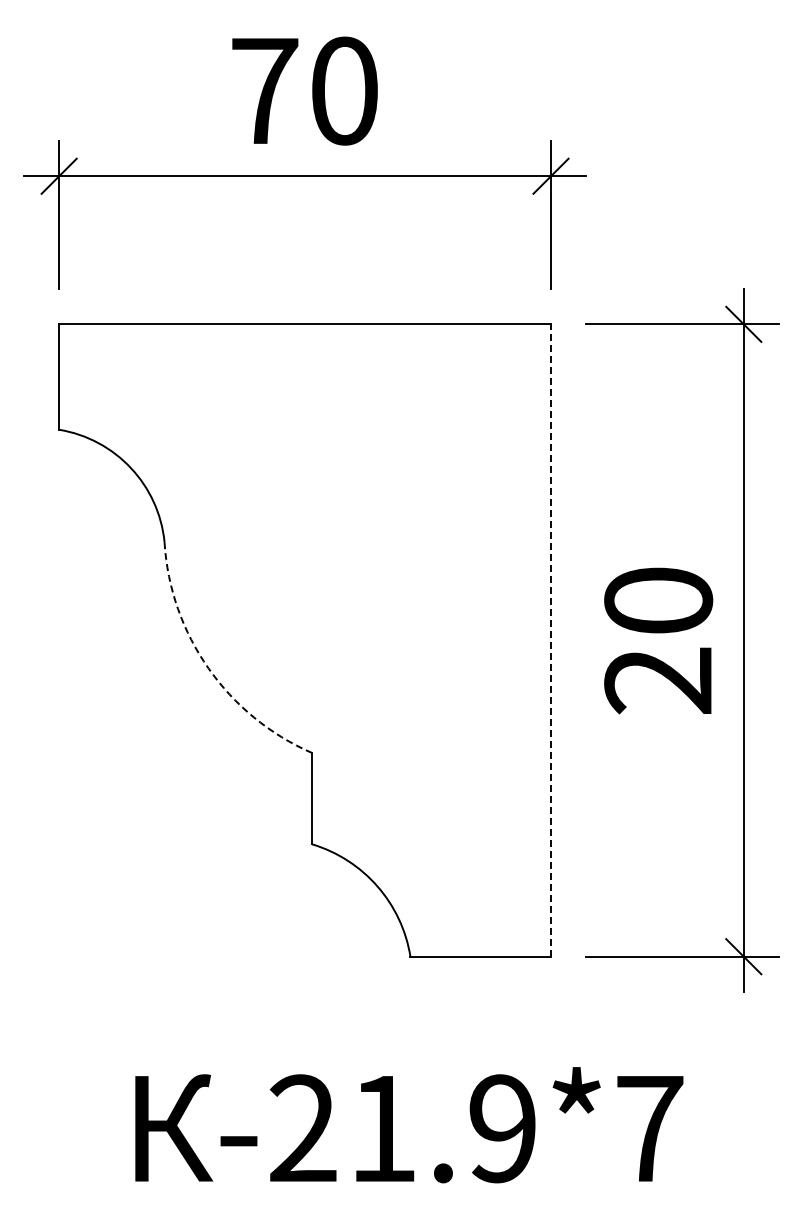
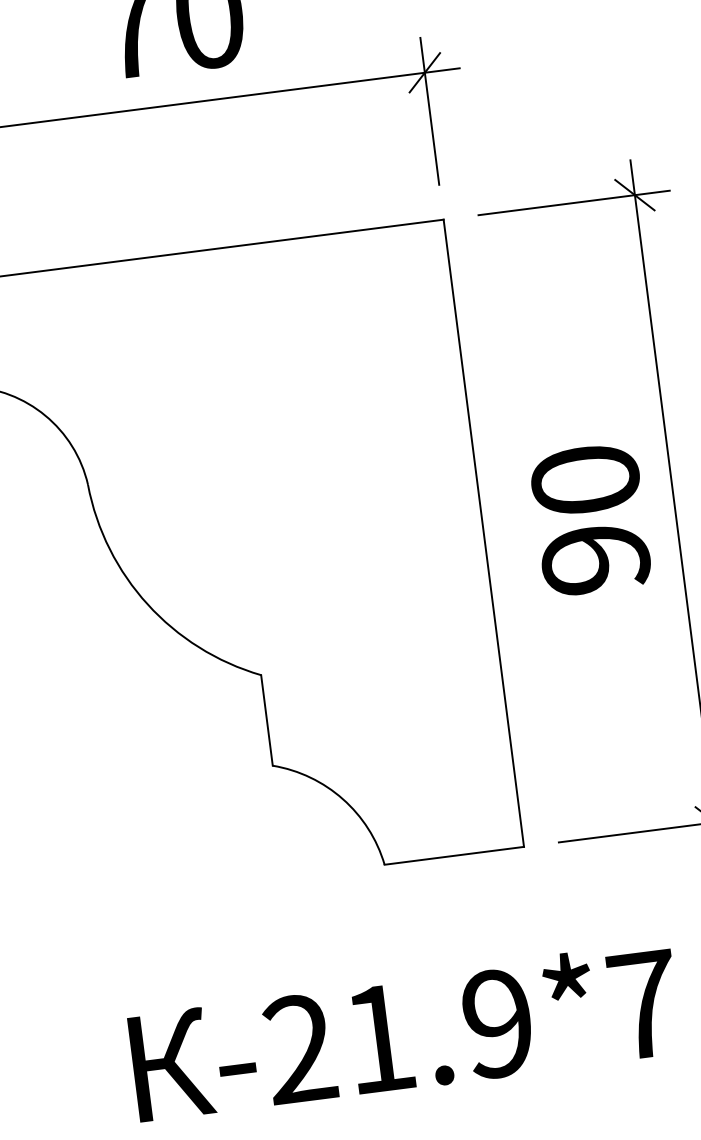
line: (550, 640) -> (483, 533), dashed -> solid
arc: (208, 668) -> (147, 604), dashed -> solid
text: (658, 680) -> (595, 559), 20 -> 90

